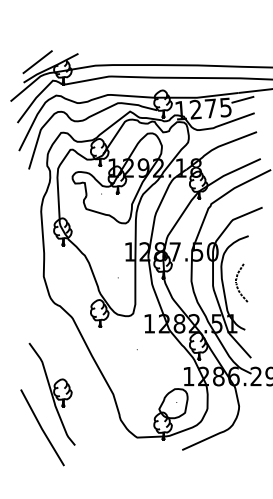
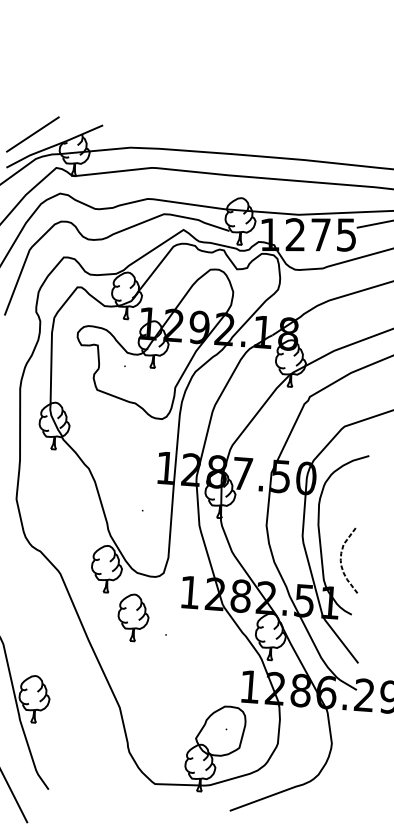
curve: (237, 283) -> (342, 560), moved
part: (117, 340) -> (133, 616), added

